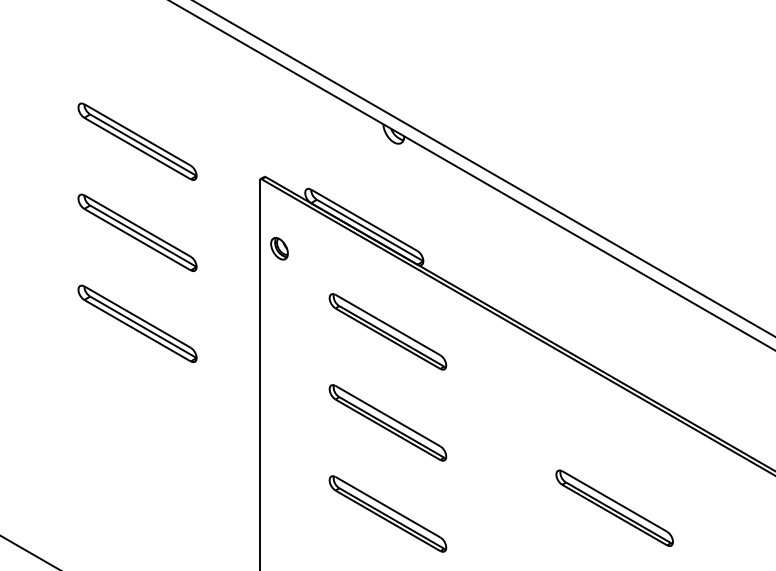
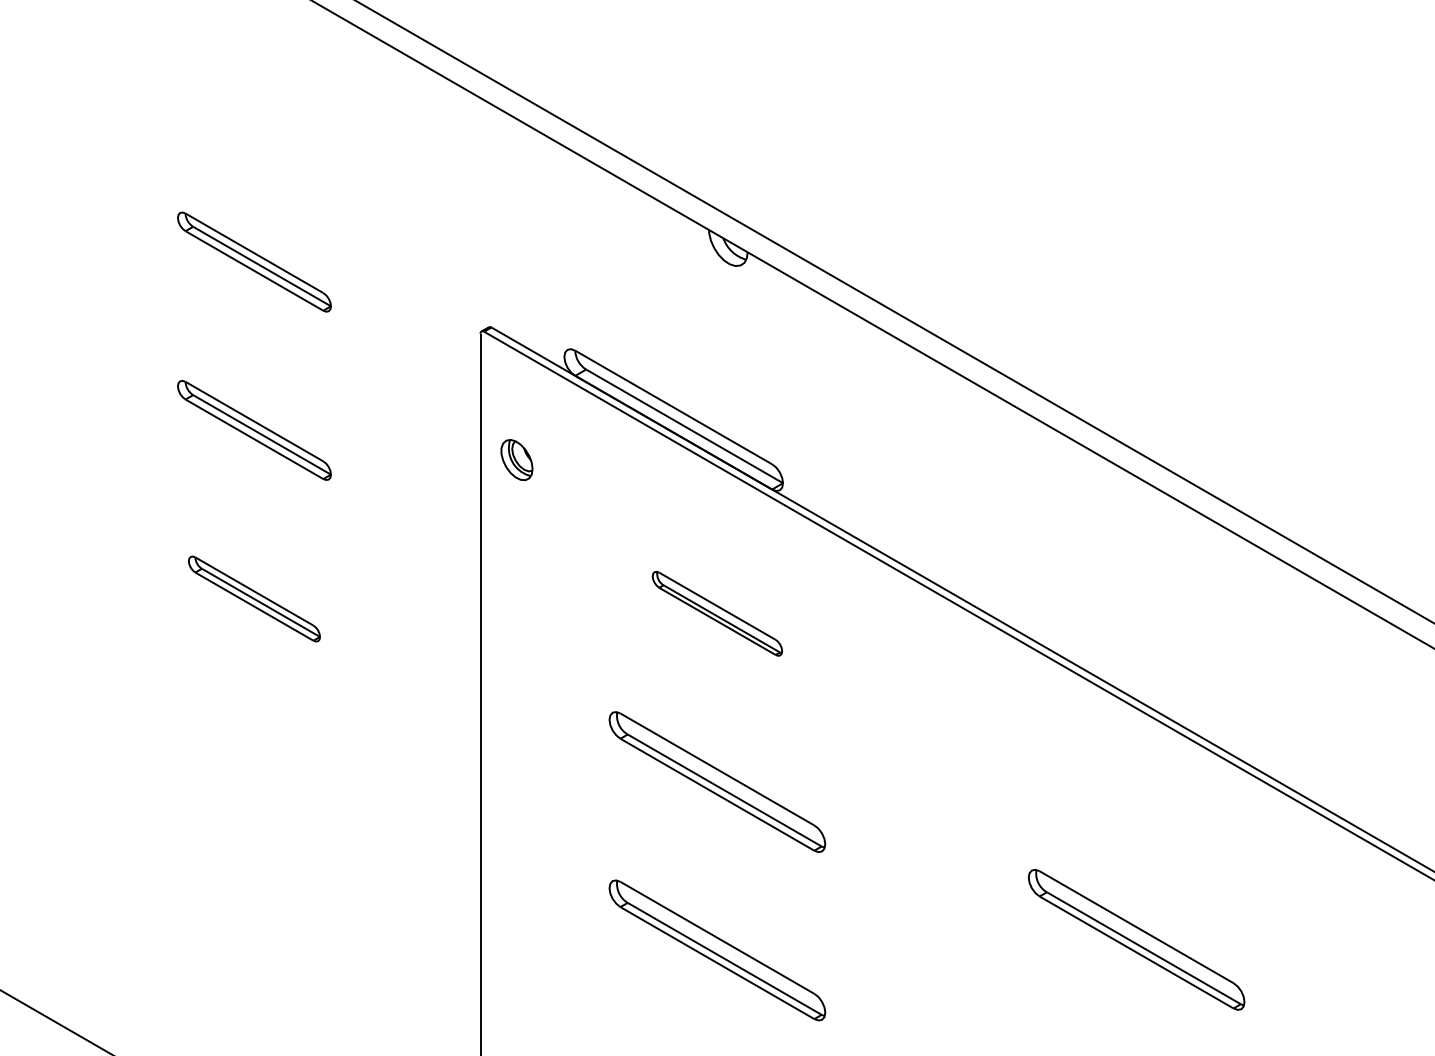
part: (137, 141) -> (254, 261), size x0.7
part: (137, 232) -> (254, 430), size x0.7
part: (137, 323) -> (254, 598), size x0.6
part: (387, 331) -> (716, 613), size x0.6

